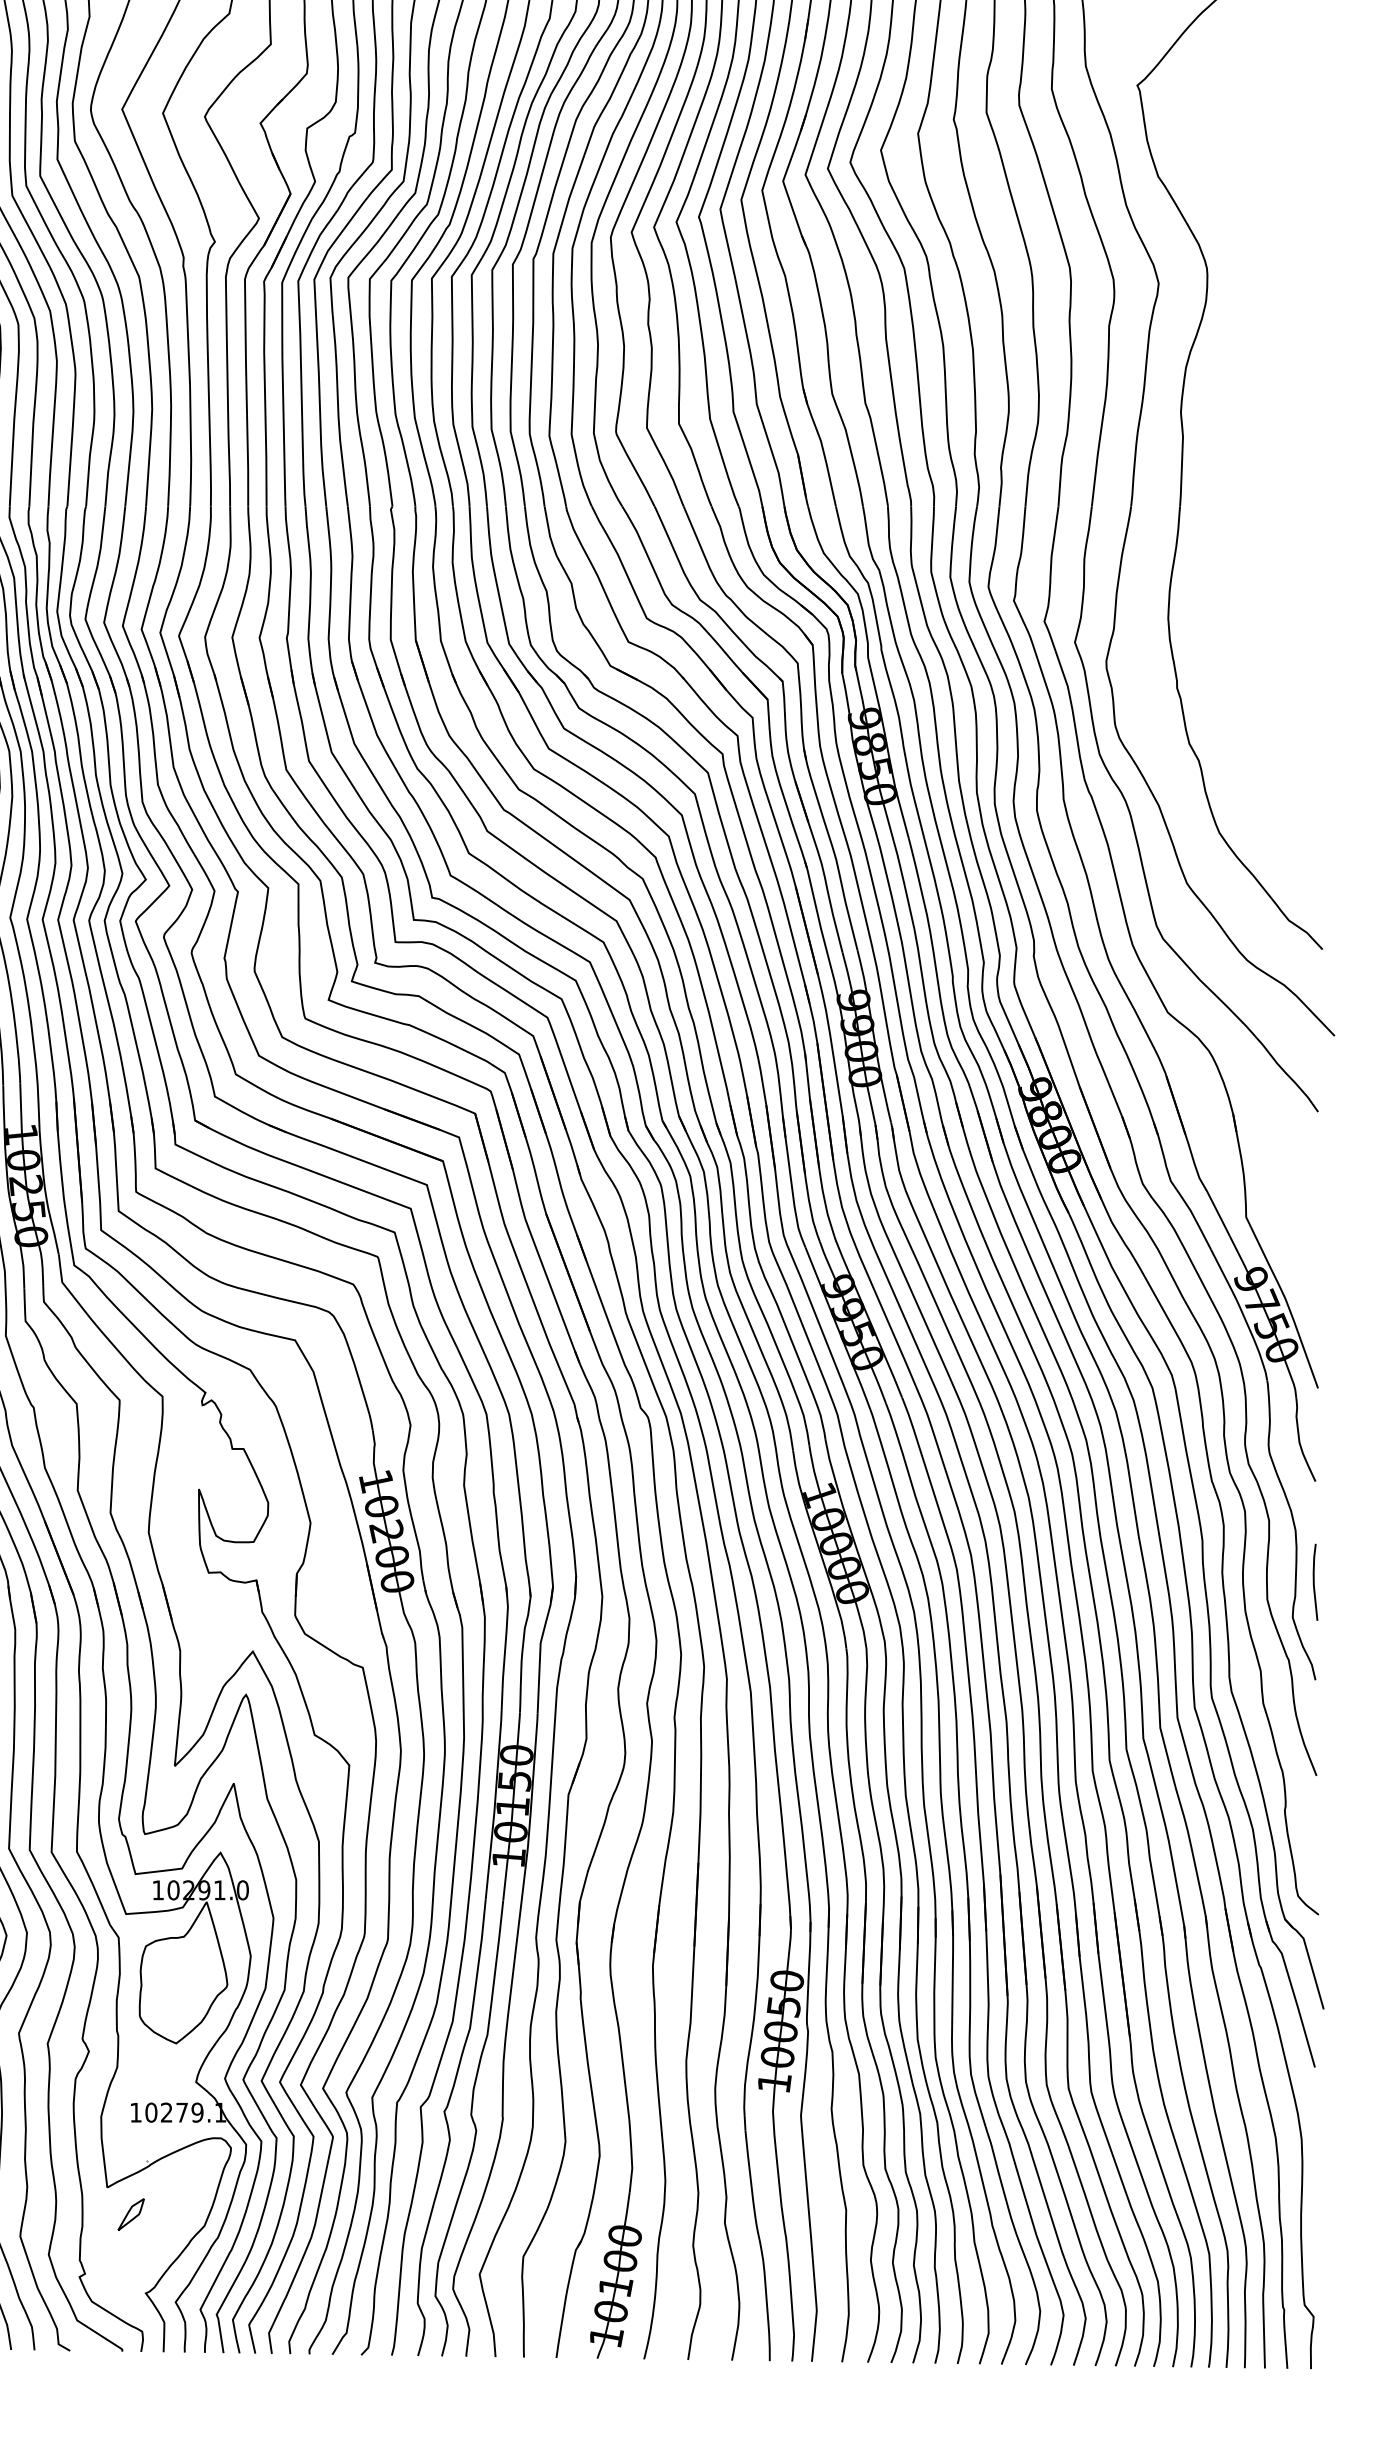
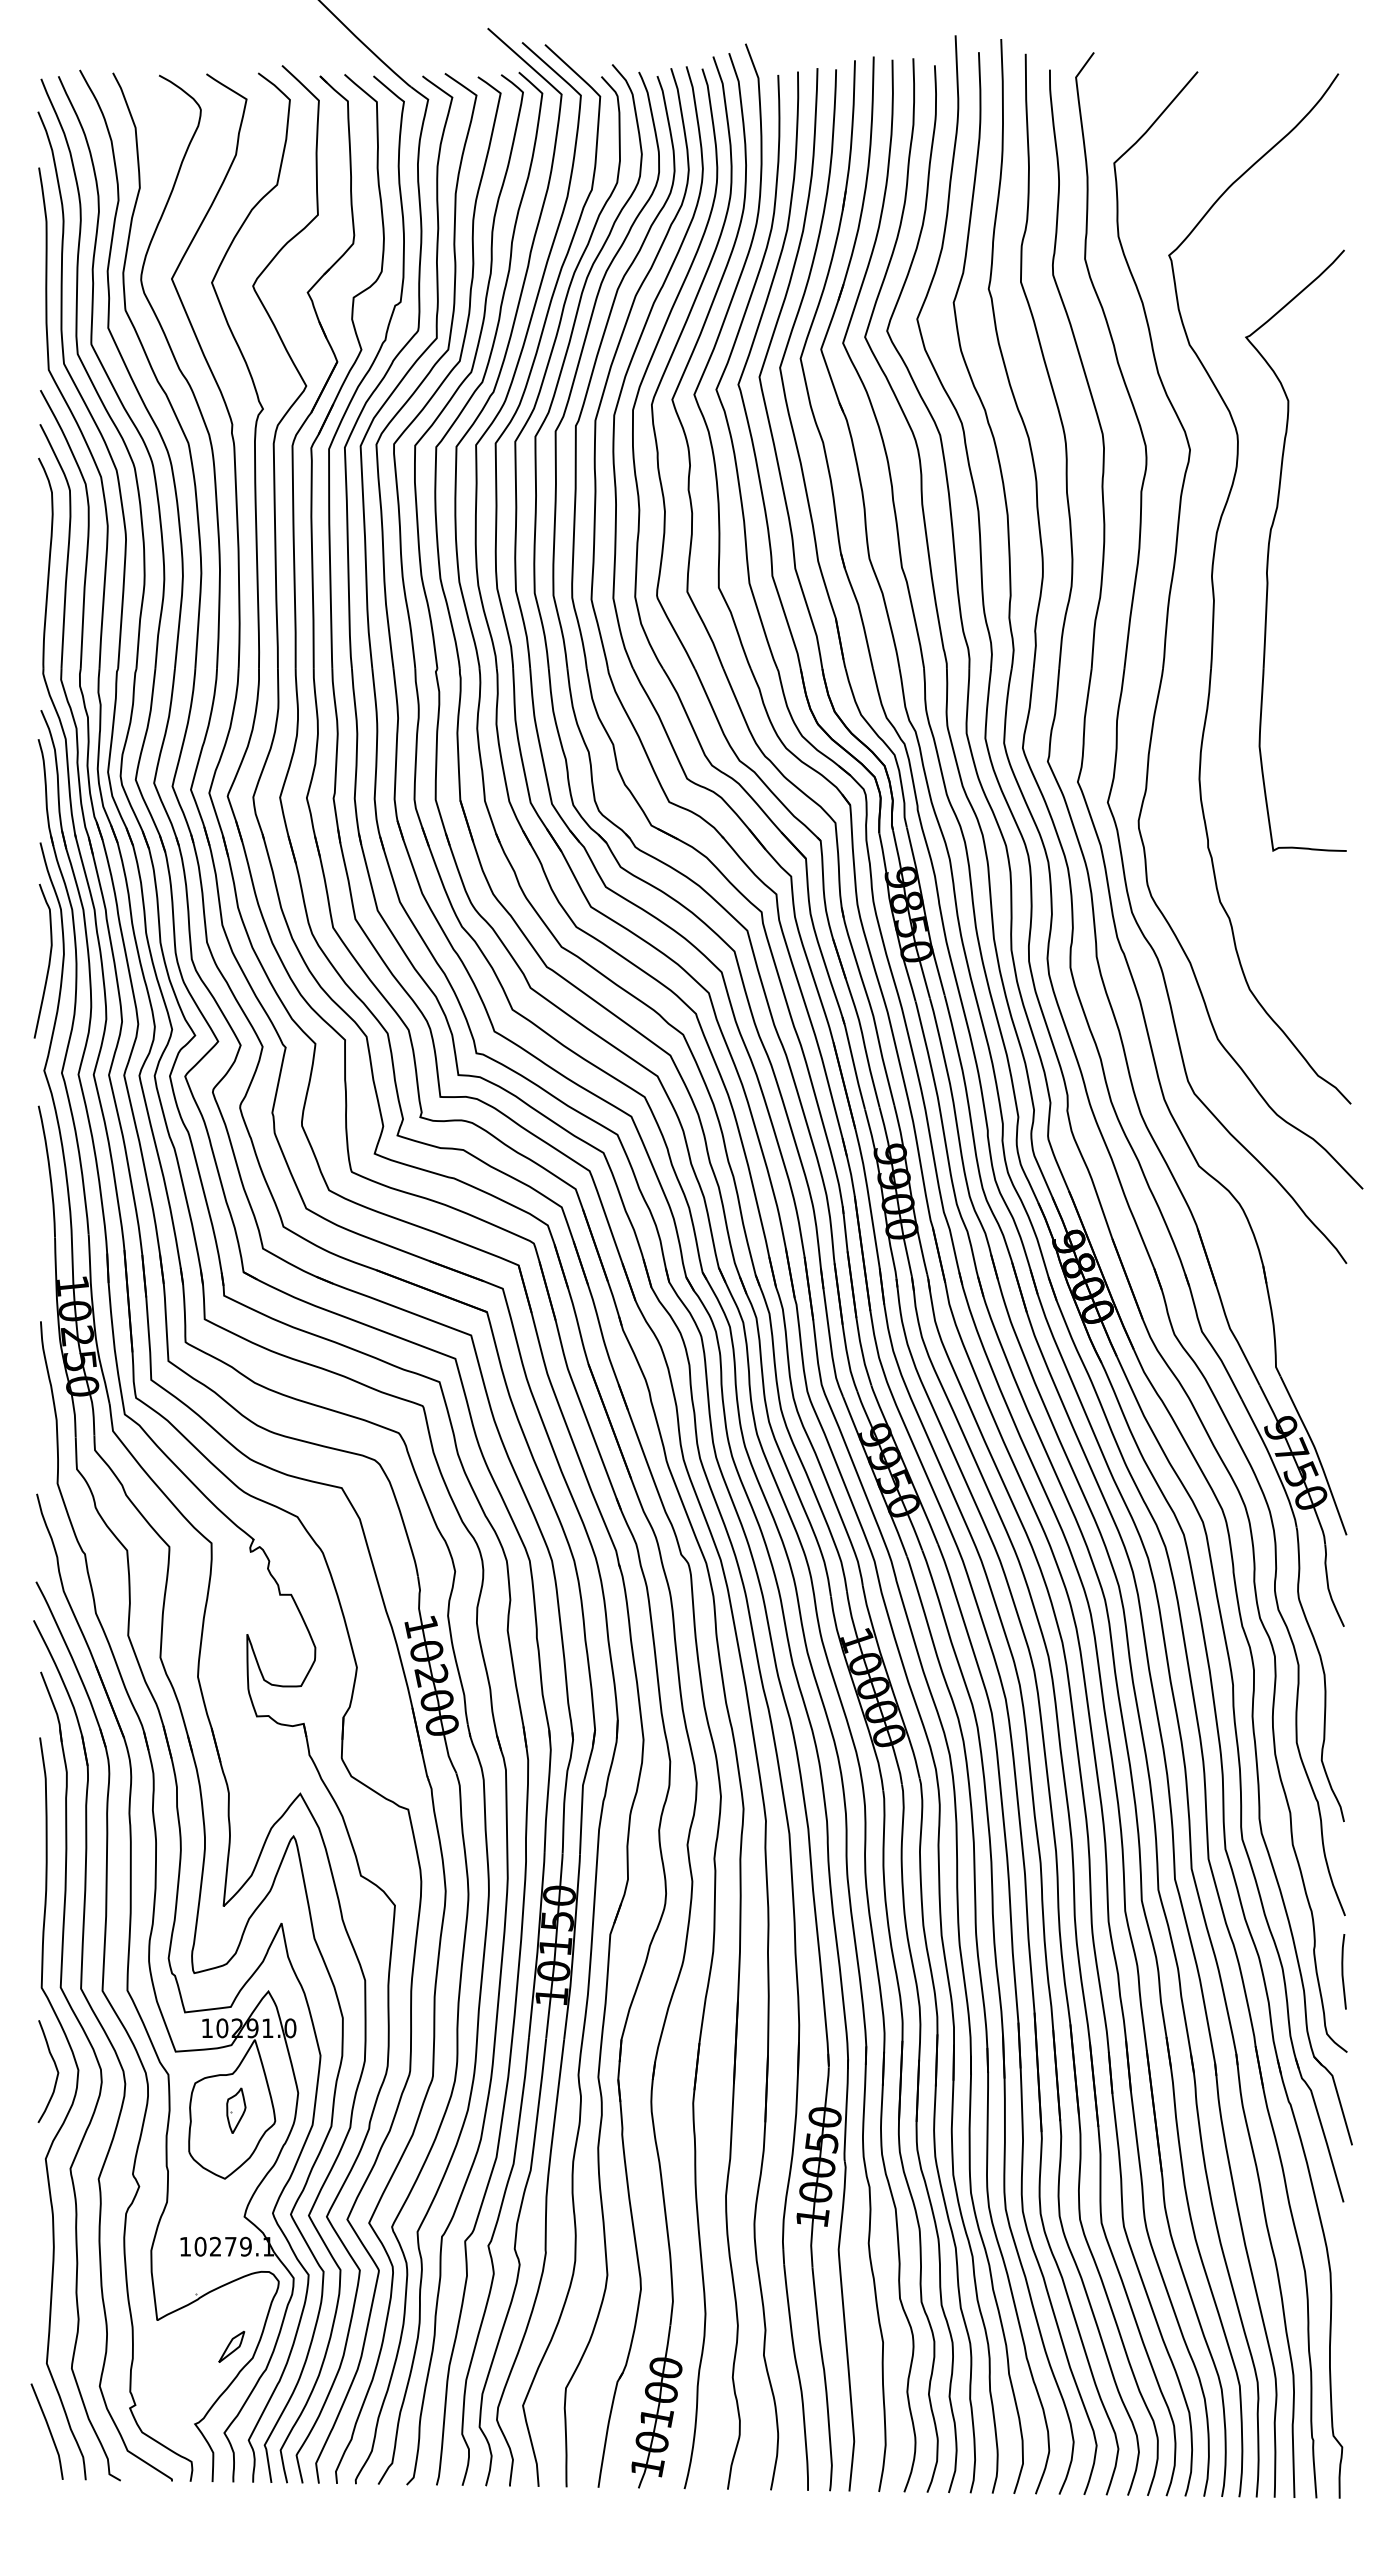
part: (1239, 385) -> (1269, 550), added
curve: (1314, 1582) -> (1343, 1971), moved
part: (187, 1973) -> (236, 2110), added
part: (130, 2214) -> (231, 2346), moved

